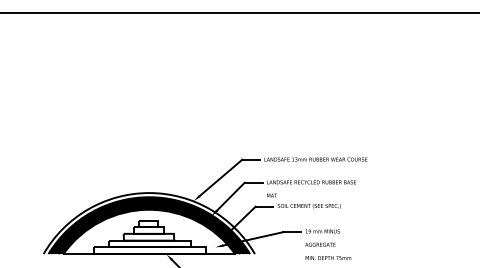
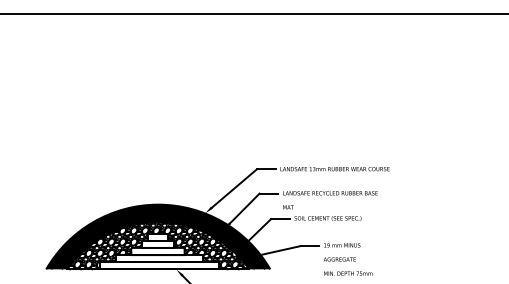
fill: (149, 223) -> (158, 236), added
hatch: (149, 231) -> (158, 245), added

